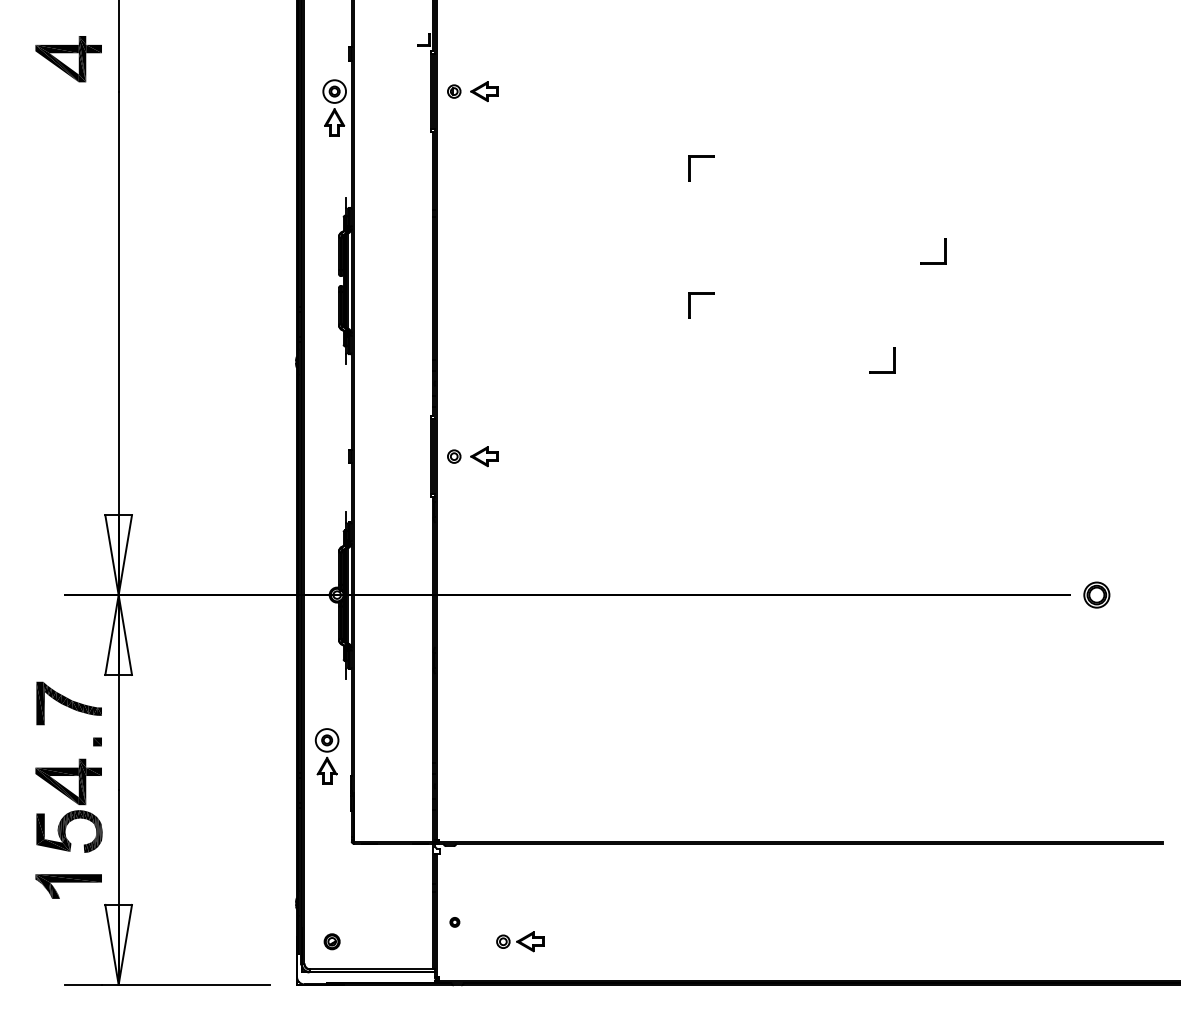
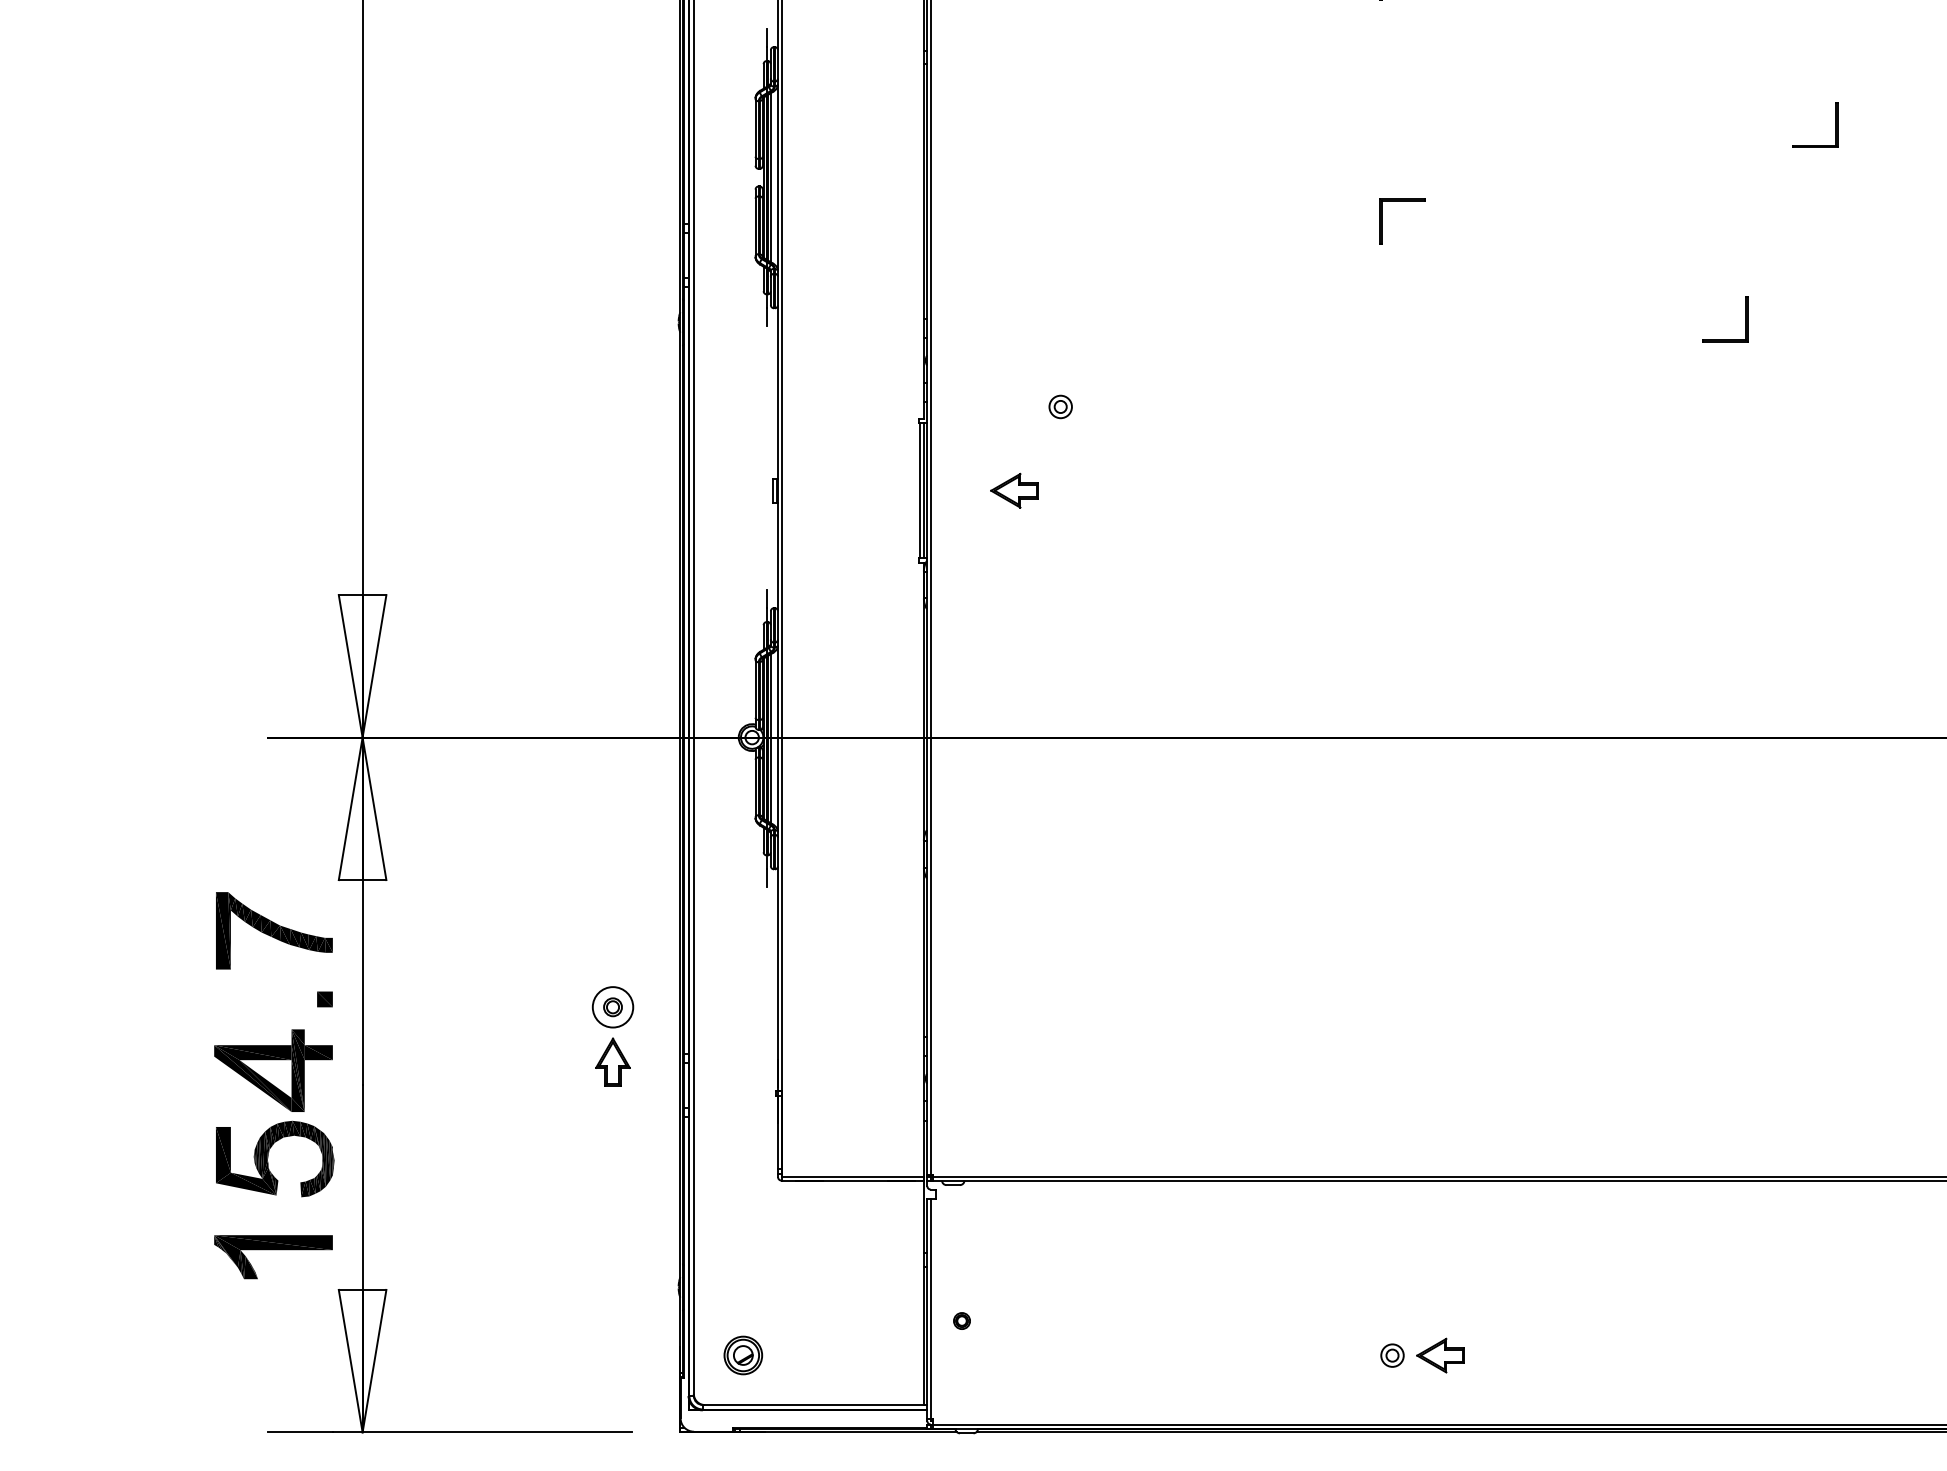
part: (454, 456) -> (1061, 406), moved
part: (326, 756) -> (611, 1036), moved
part: (331, 941) -> (742, 1355), size x1.4
part: (520, 941) -> (1423, 1355), moved

